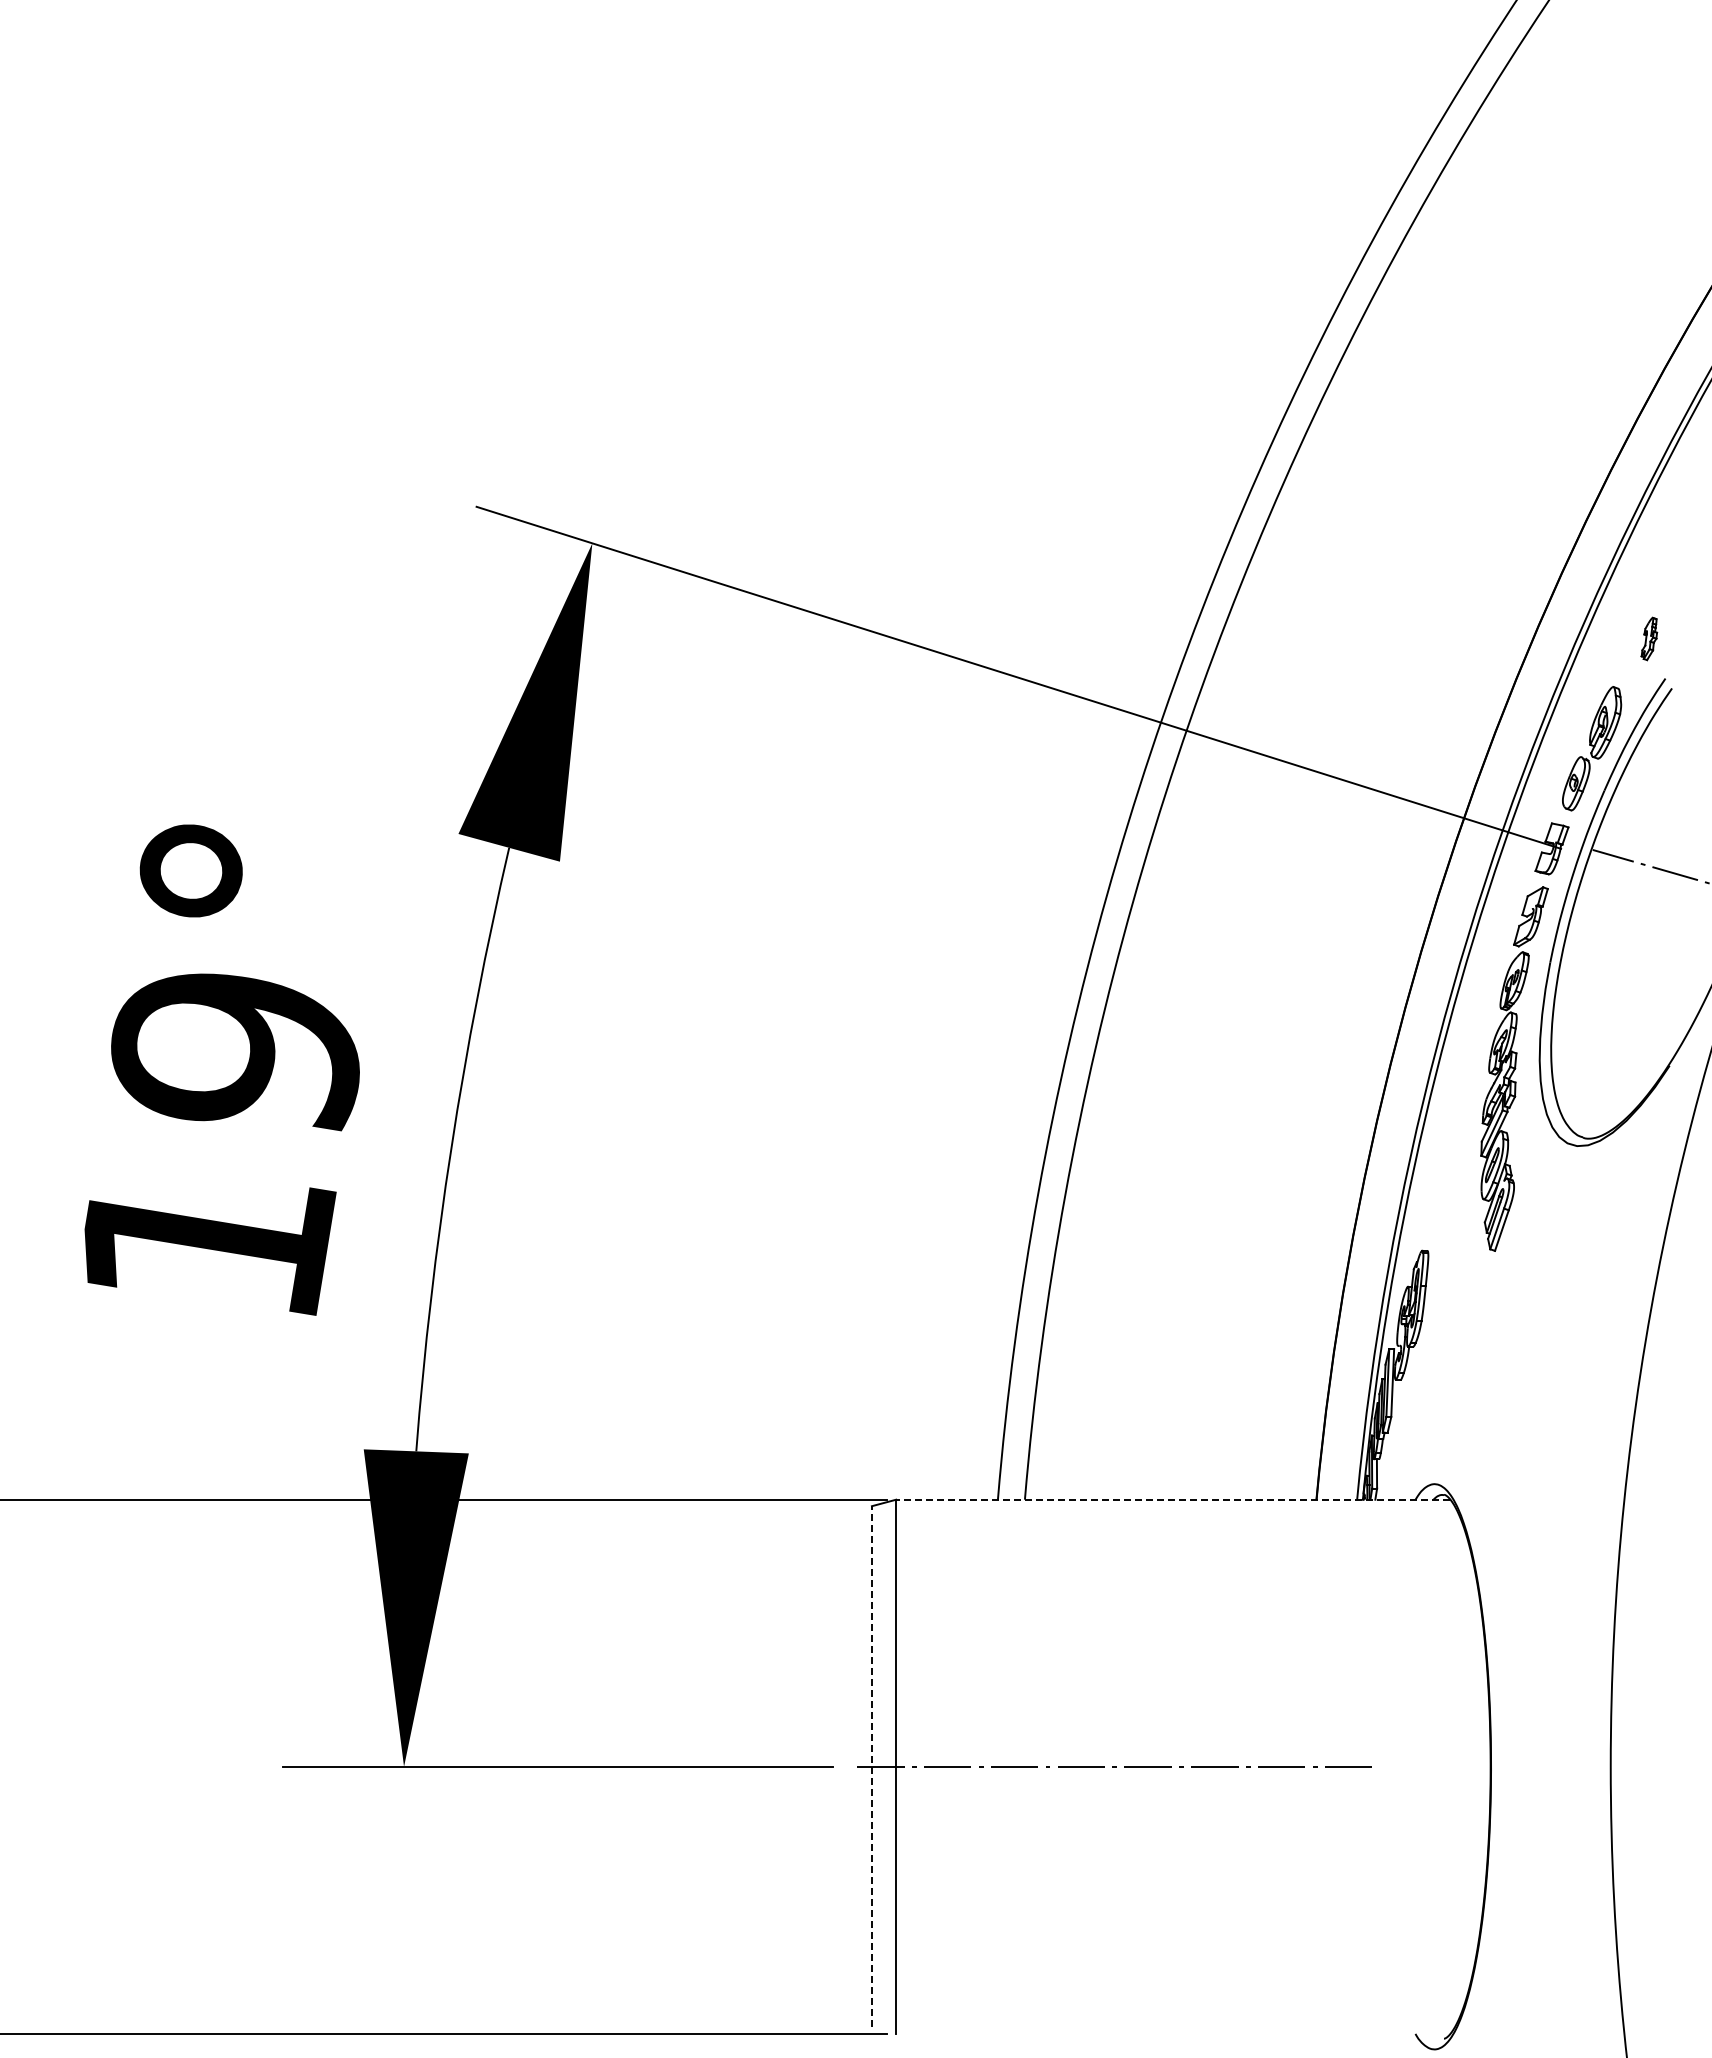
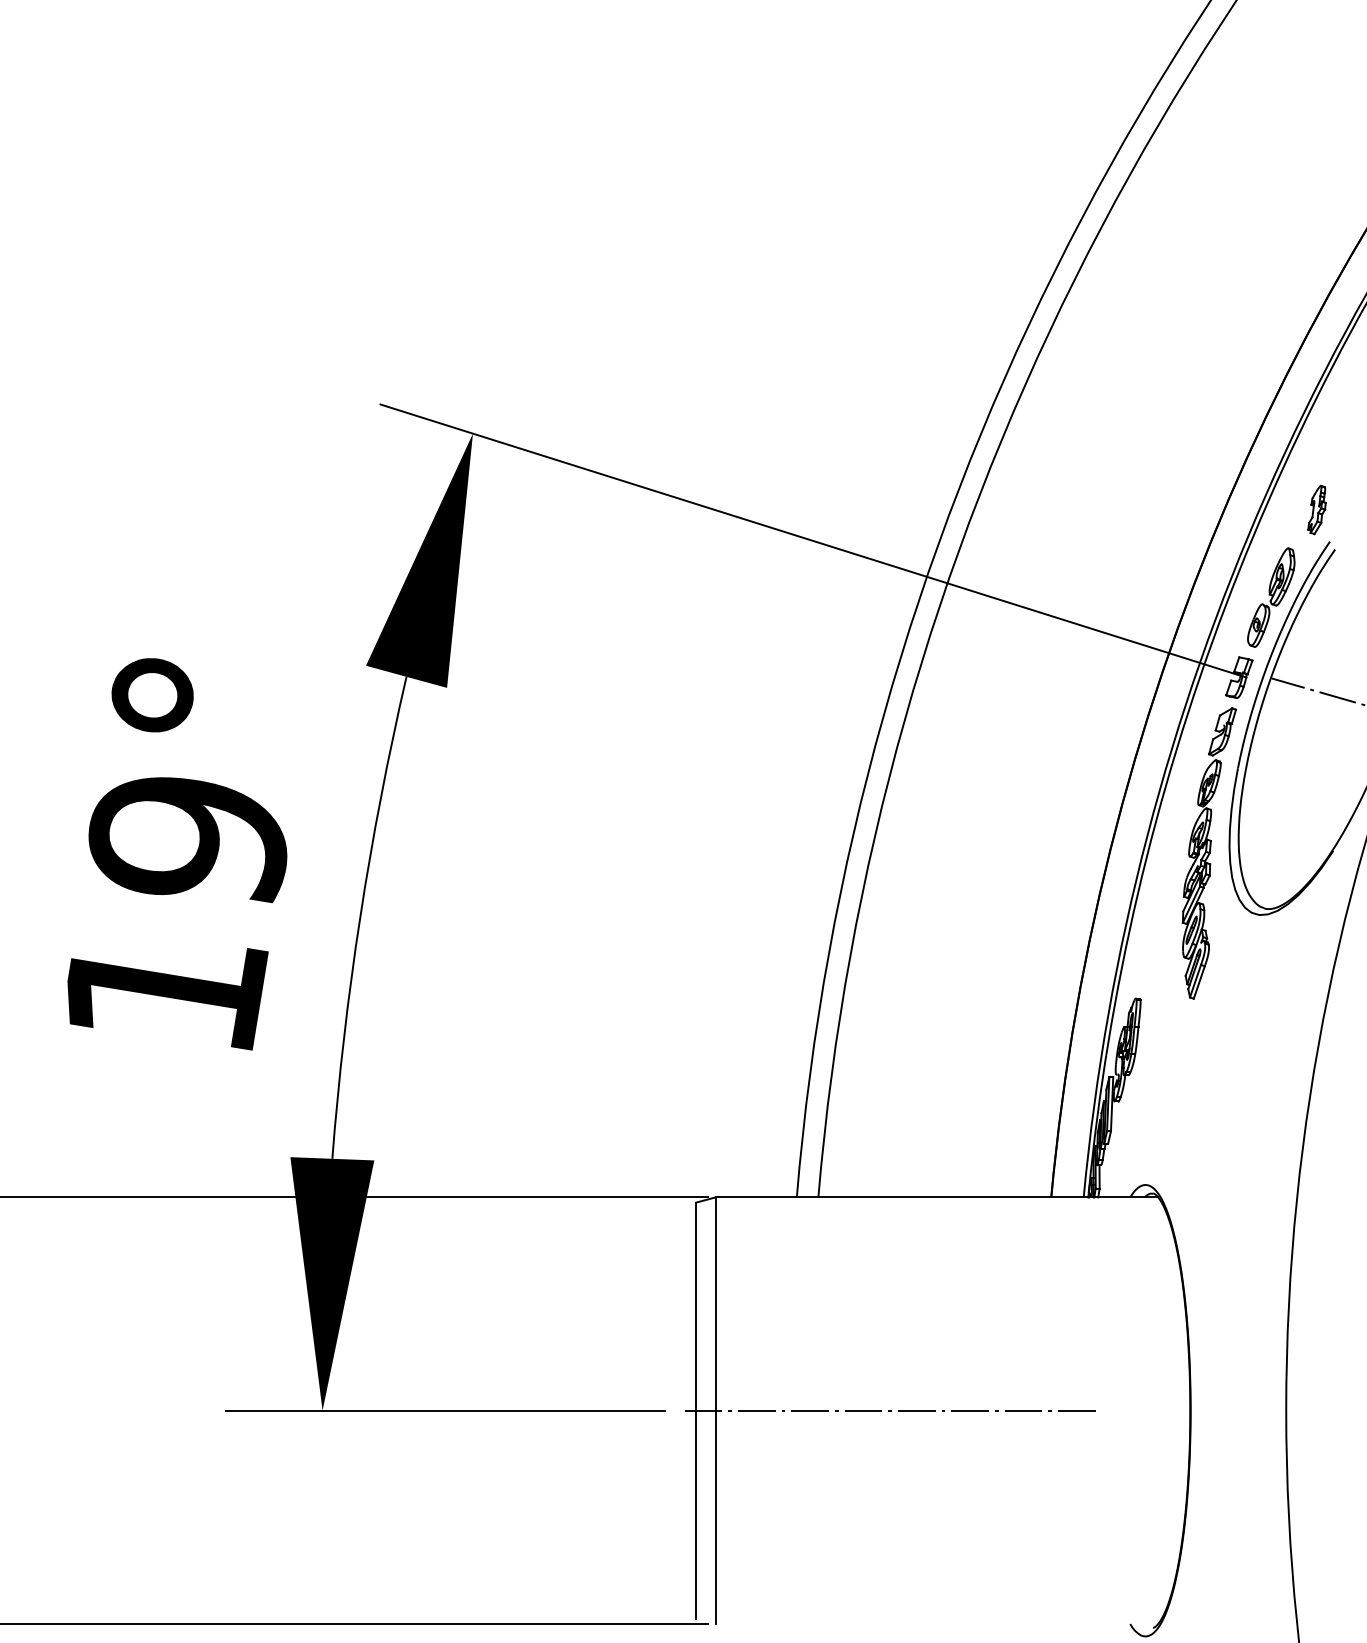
part: (1649, 638) -> (1317, 509), size x1.43
line: (1172, 1499) -> (936, 1197), dashed -> solid
line: (871, 1766) -> (695, 1410), dashed -> solid

